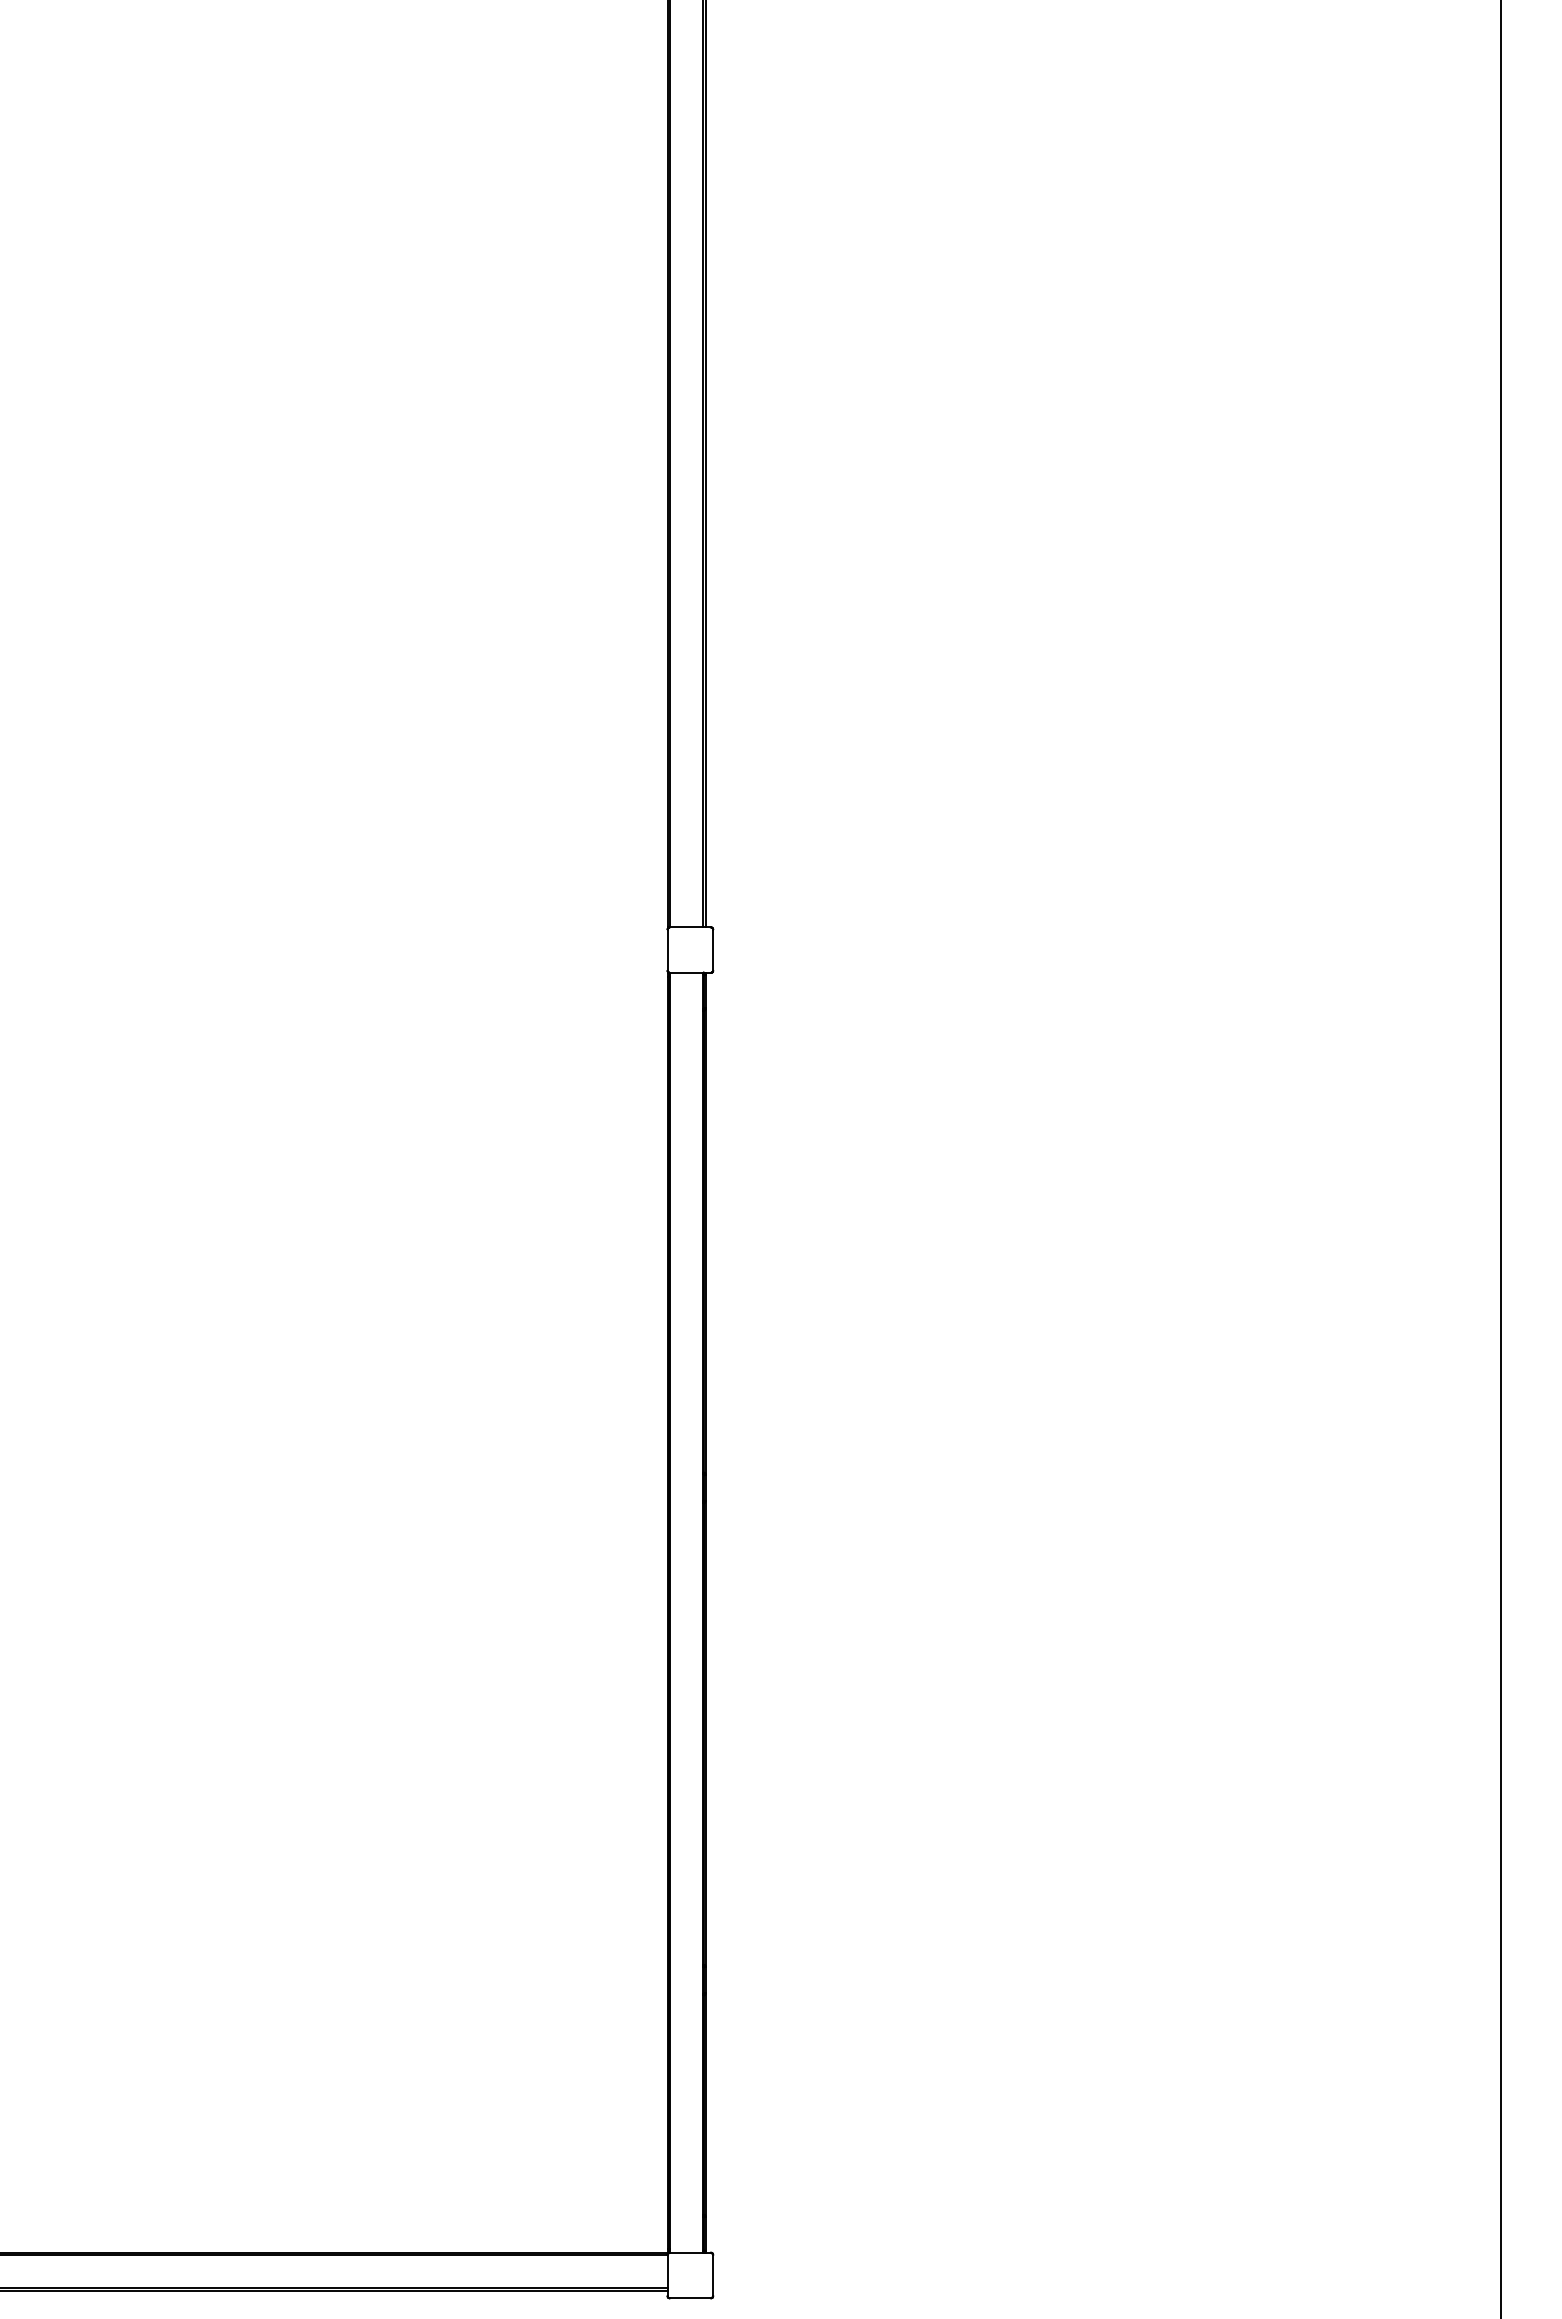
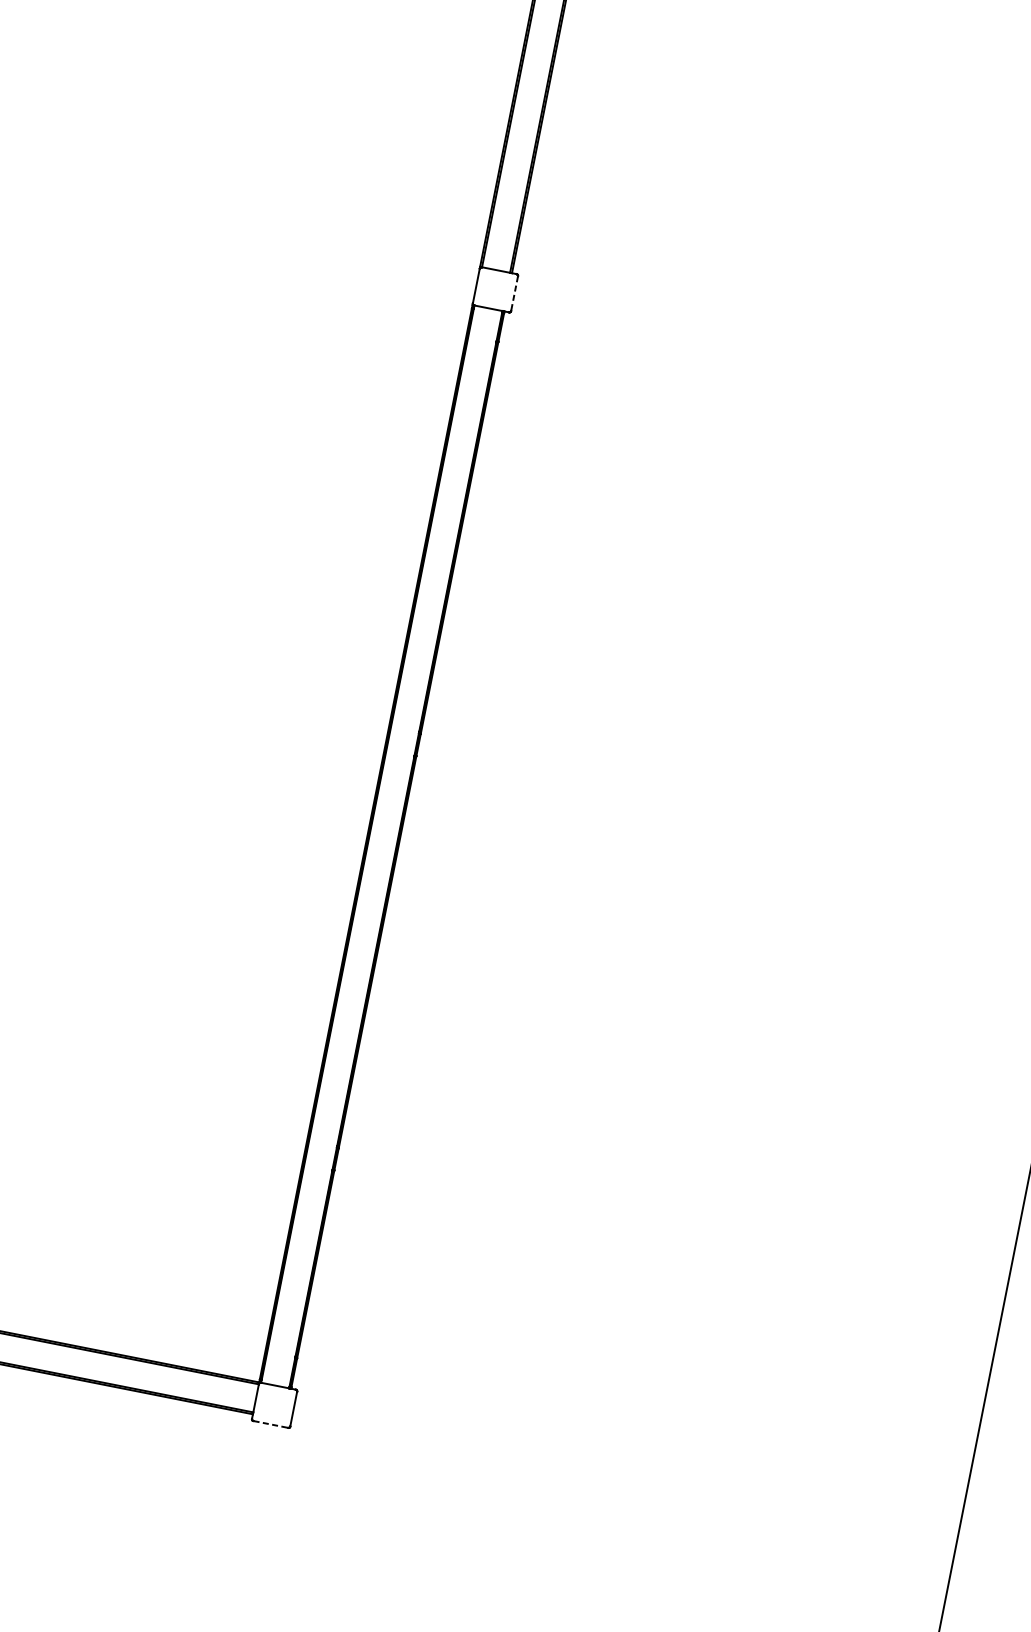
line: (713, 950) -> (514, 293), solid -> dashed
line: (690, 2298) -> (270, 1424), solid -> dashed

